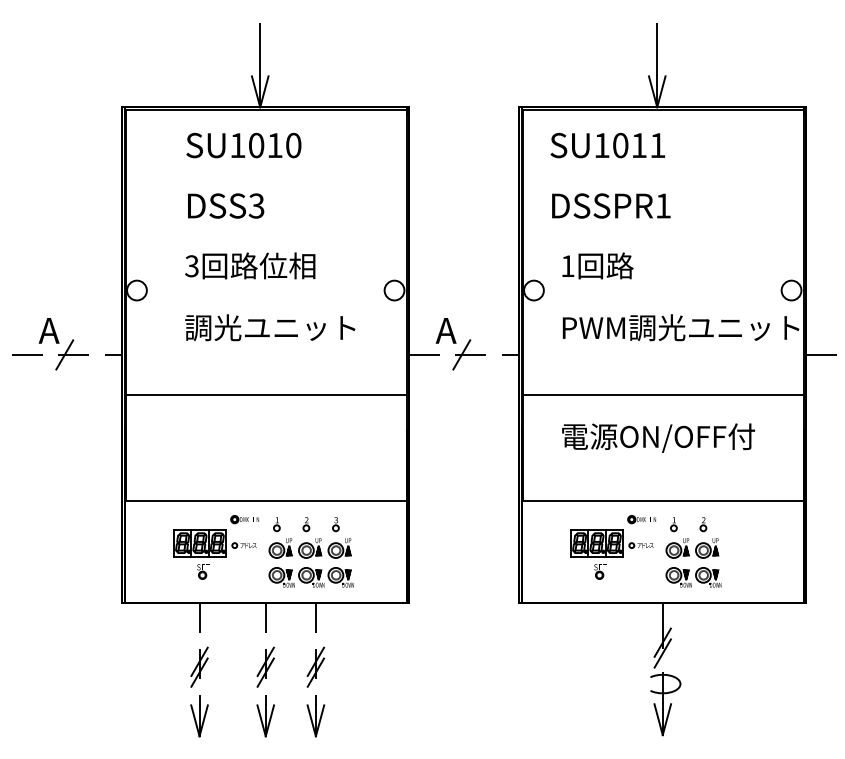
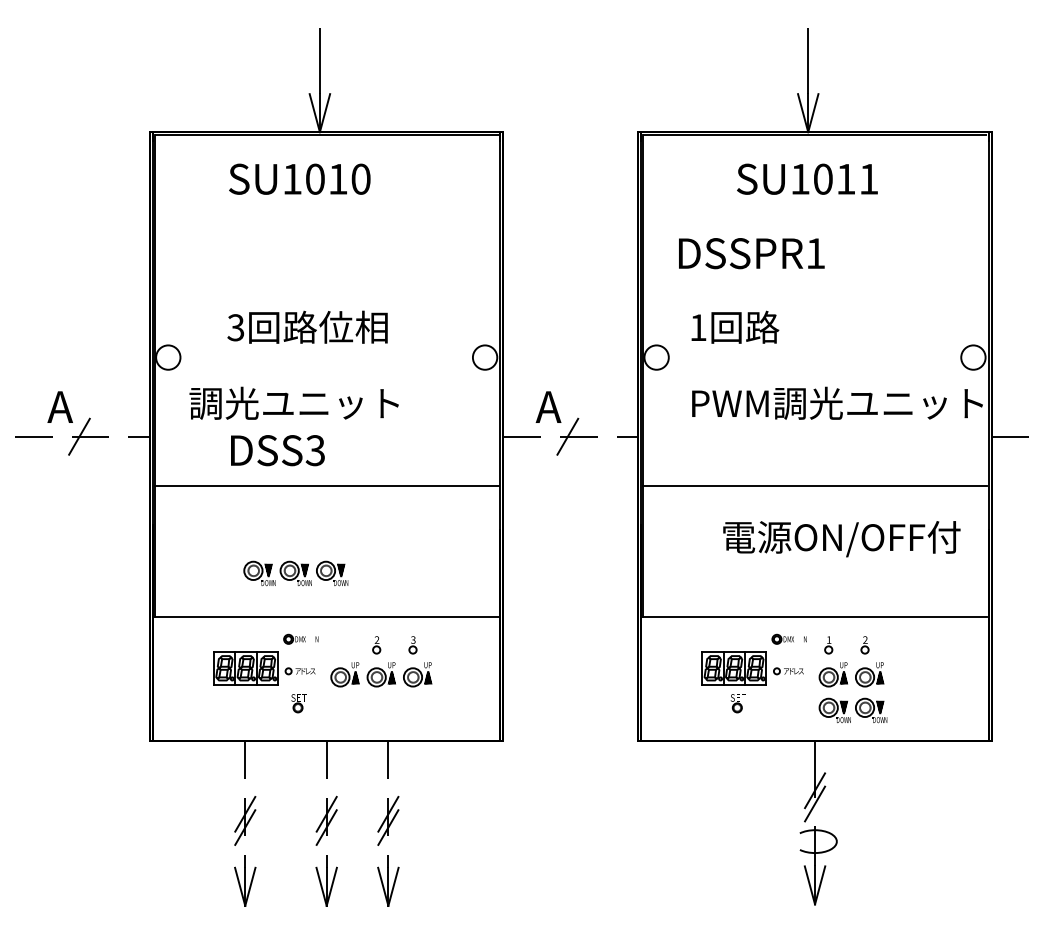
text: (607, 144) -> (807, 178), moved
text: (225, 205) -> (277, 450), moved
text: (269, 327) -> (293, 402), moved
text: (658, 438) -> (841, 539), moved
part: (276, 524) -> (339, 645), removed
part: (202, 571) -> (298, 703), moved
part: (311, 577) -> (295, 573), moved

